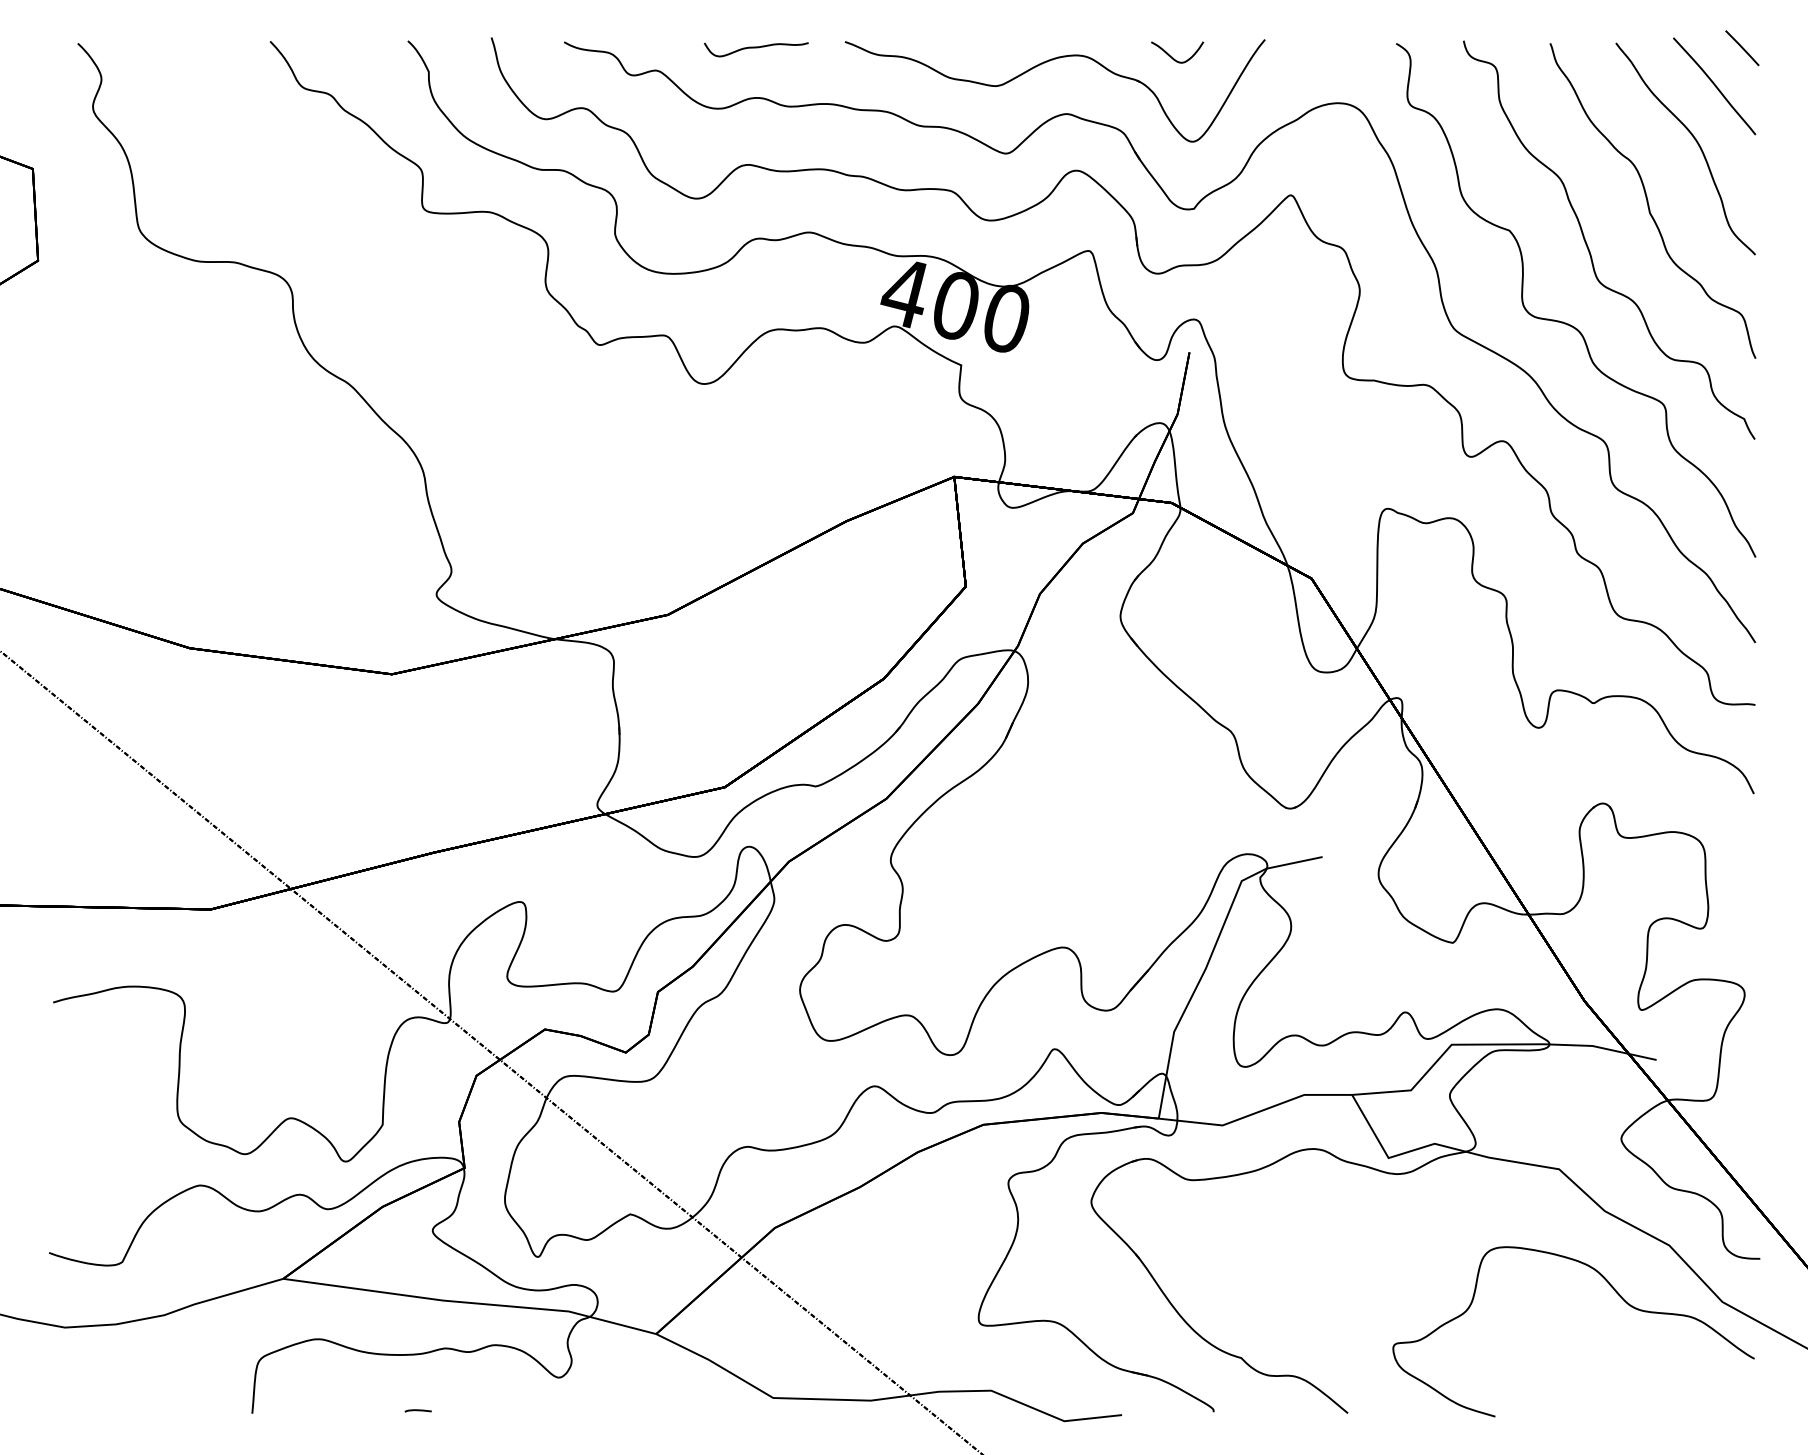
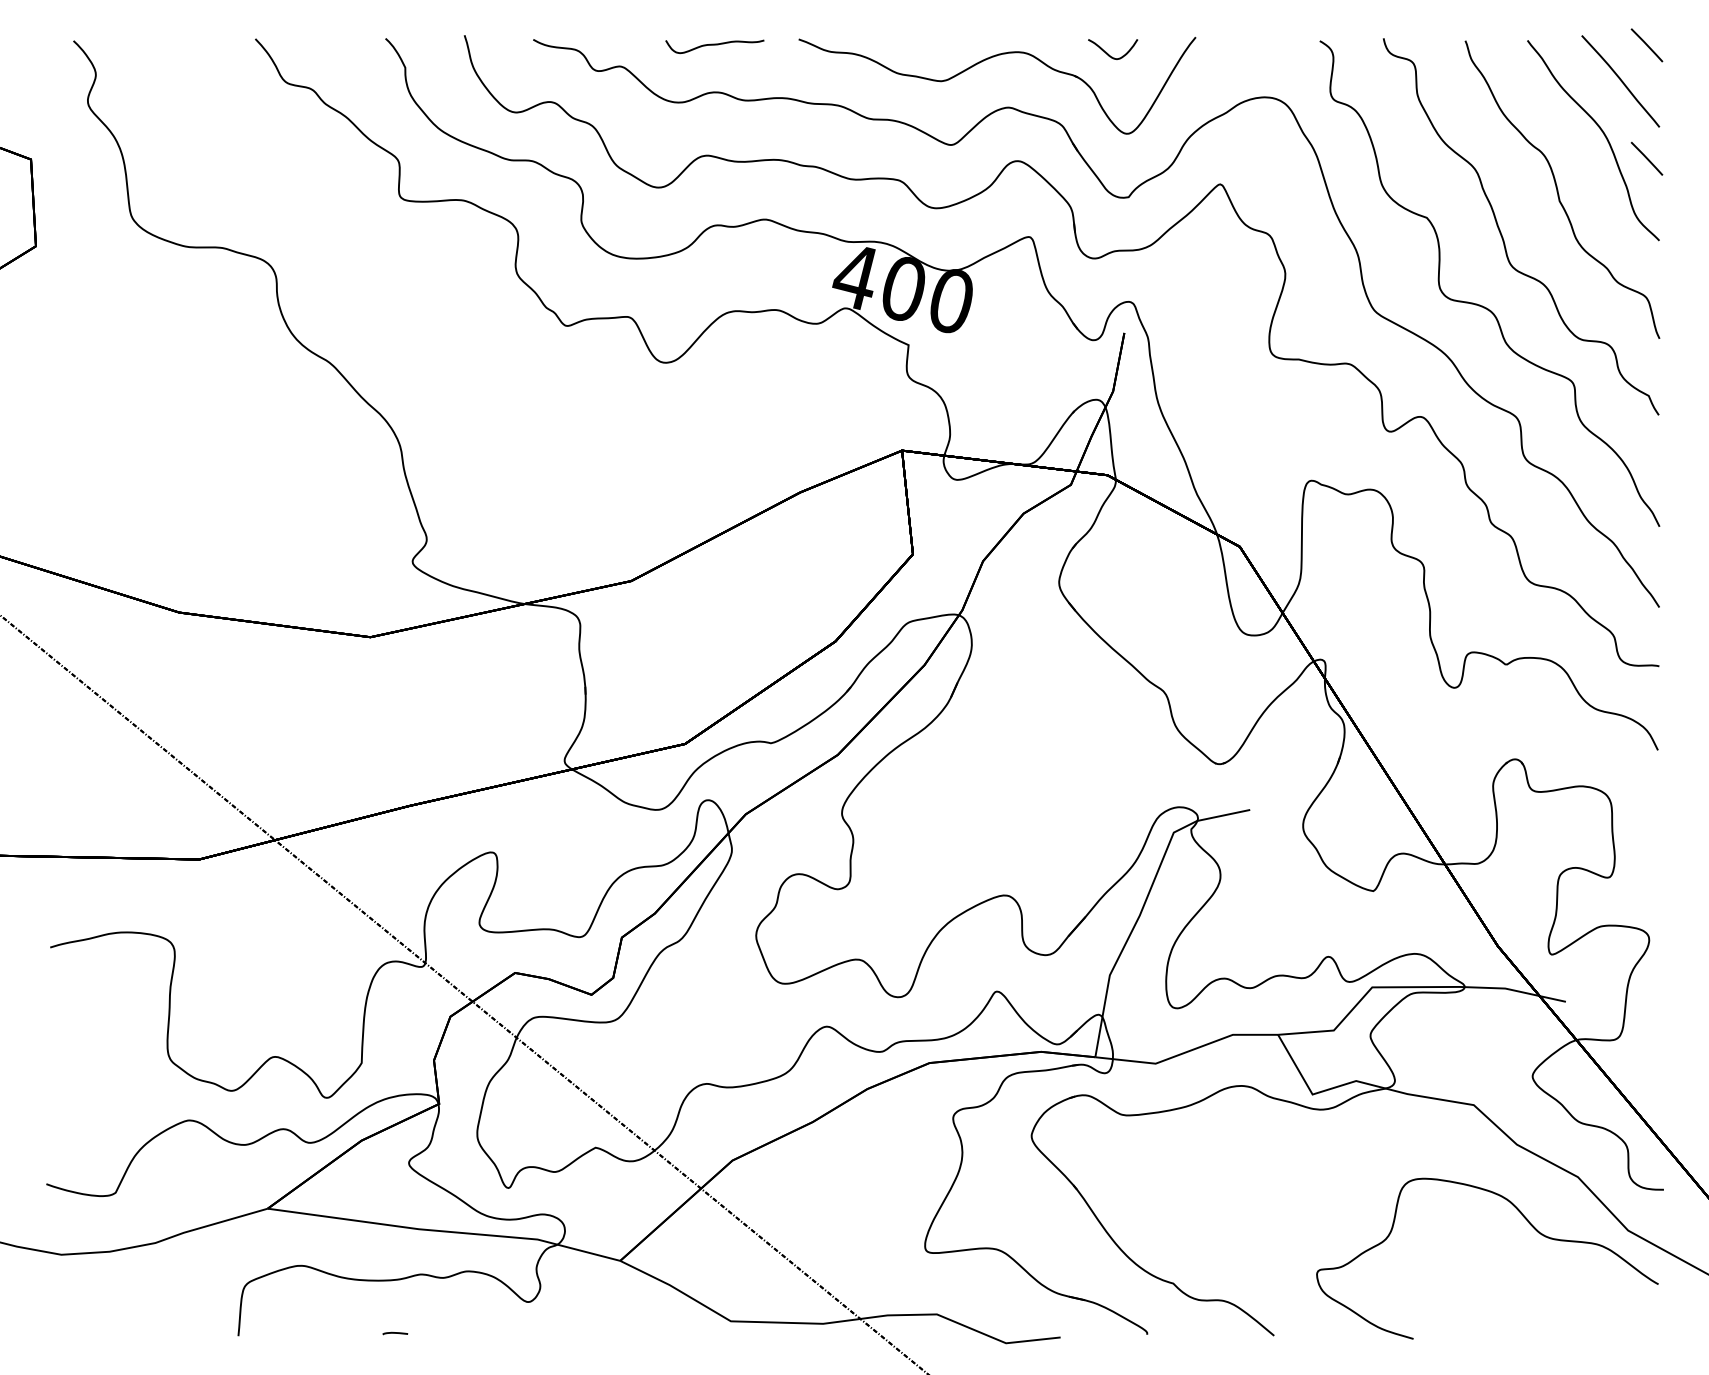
line: (1742, 168) -> (1647, 159), added

